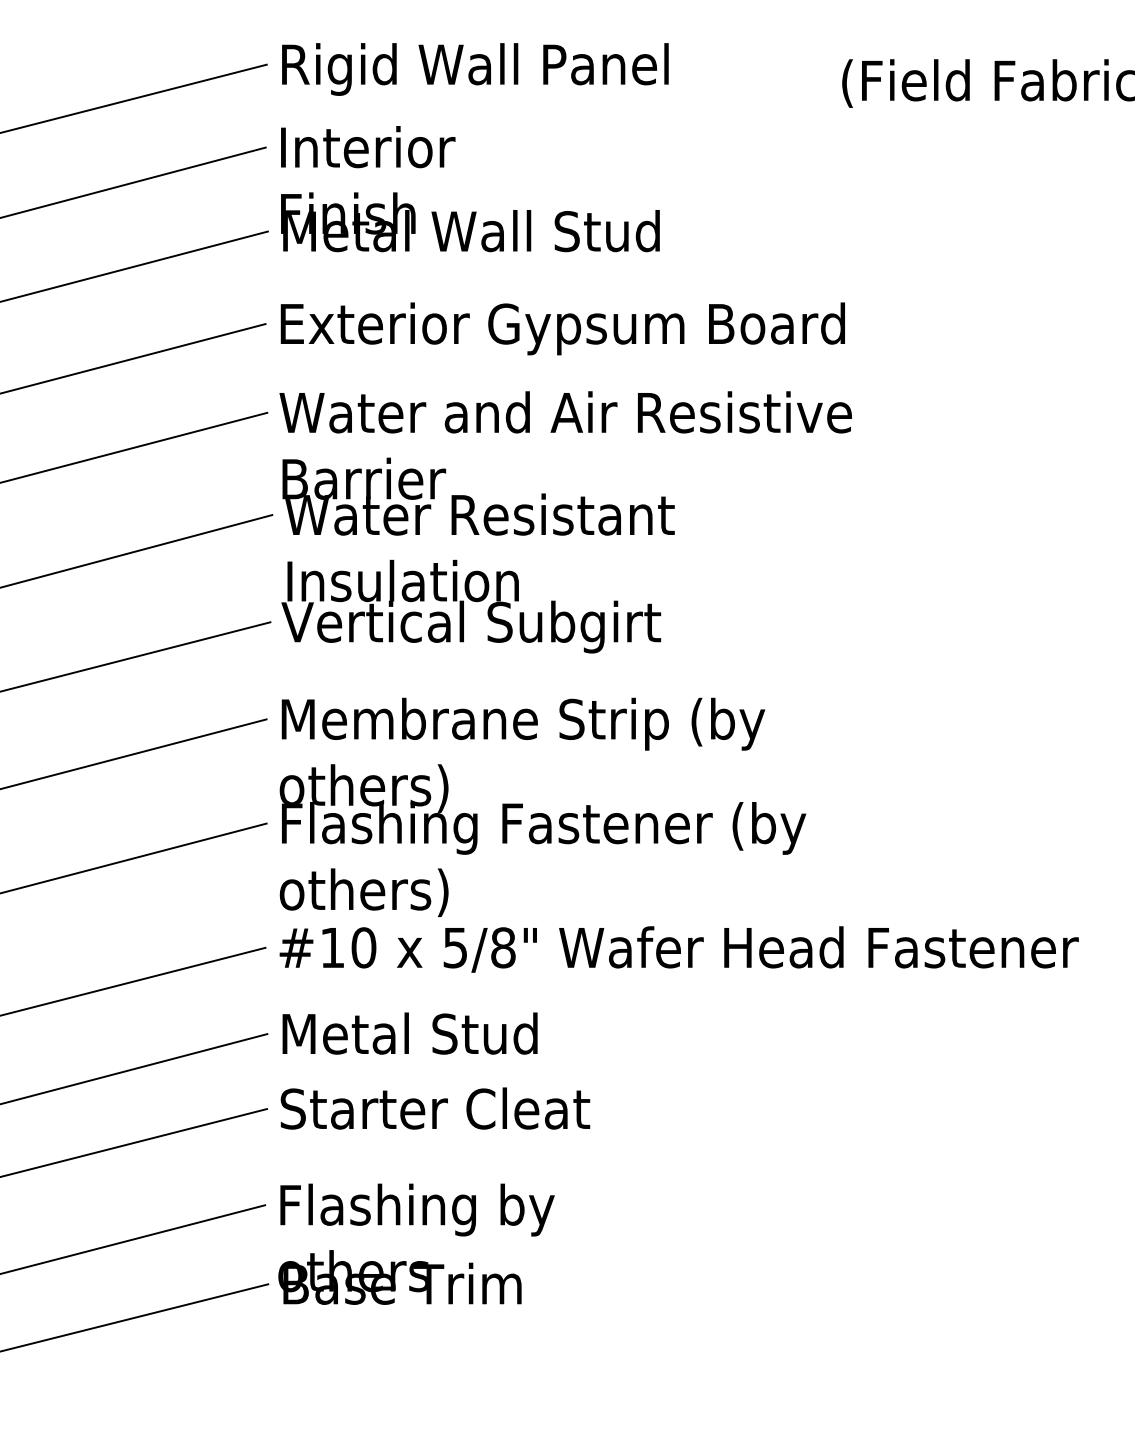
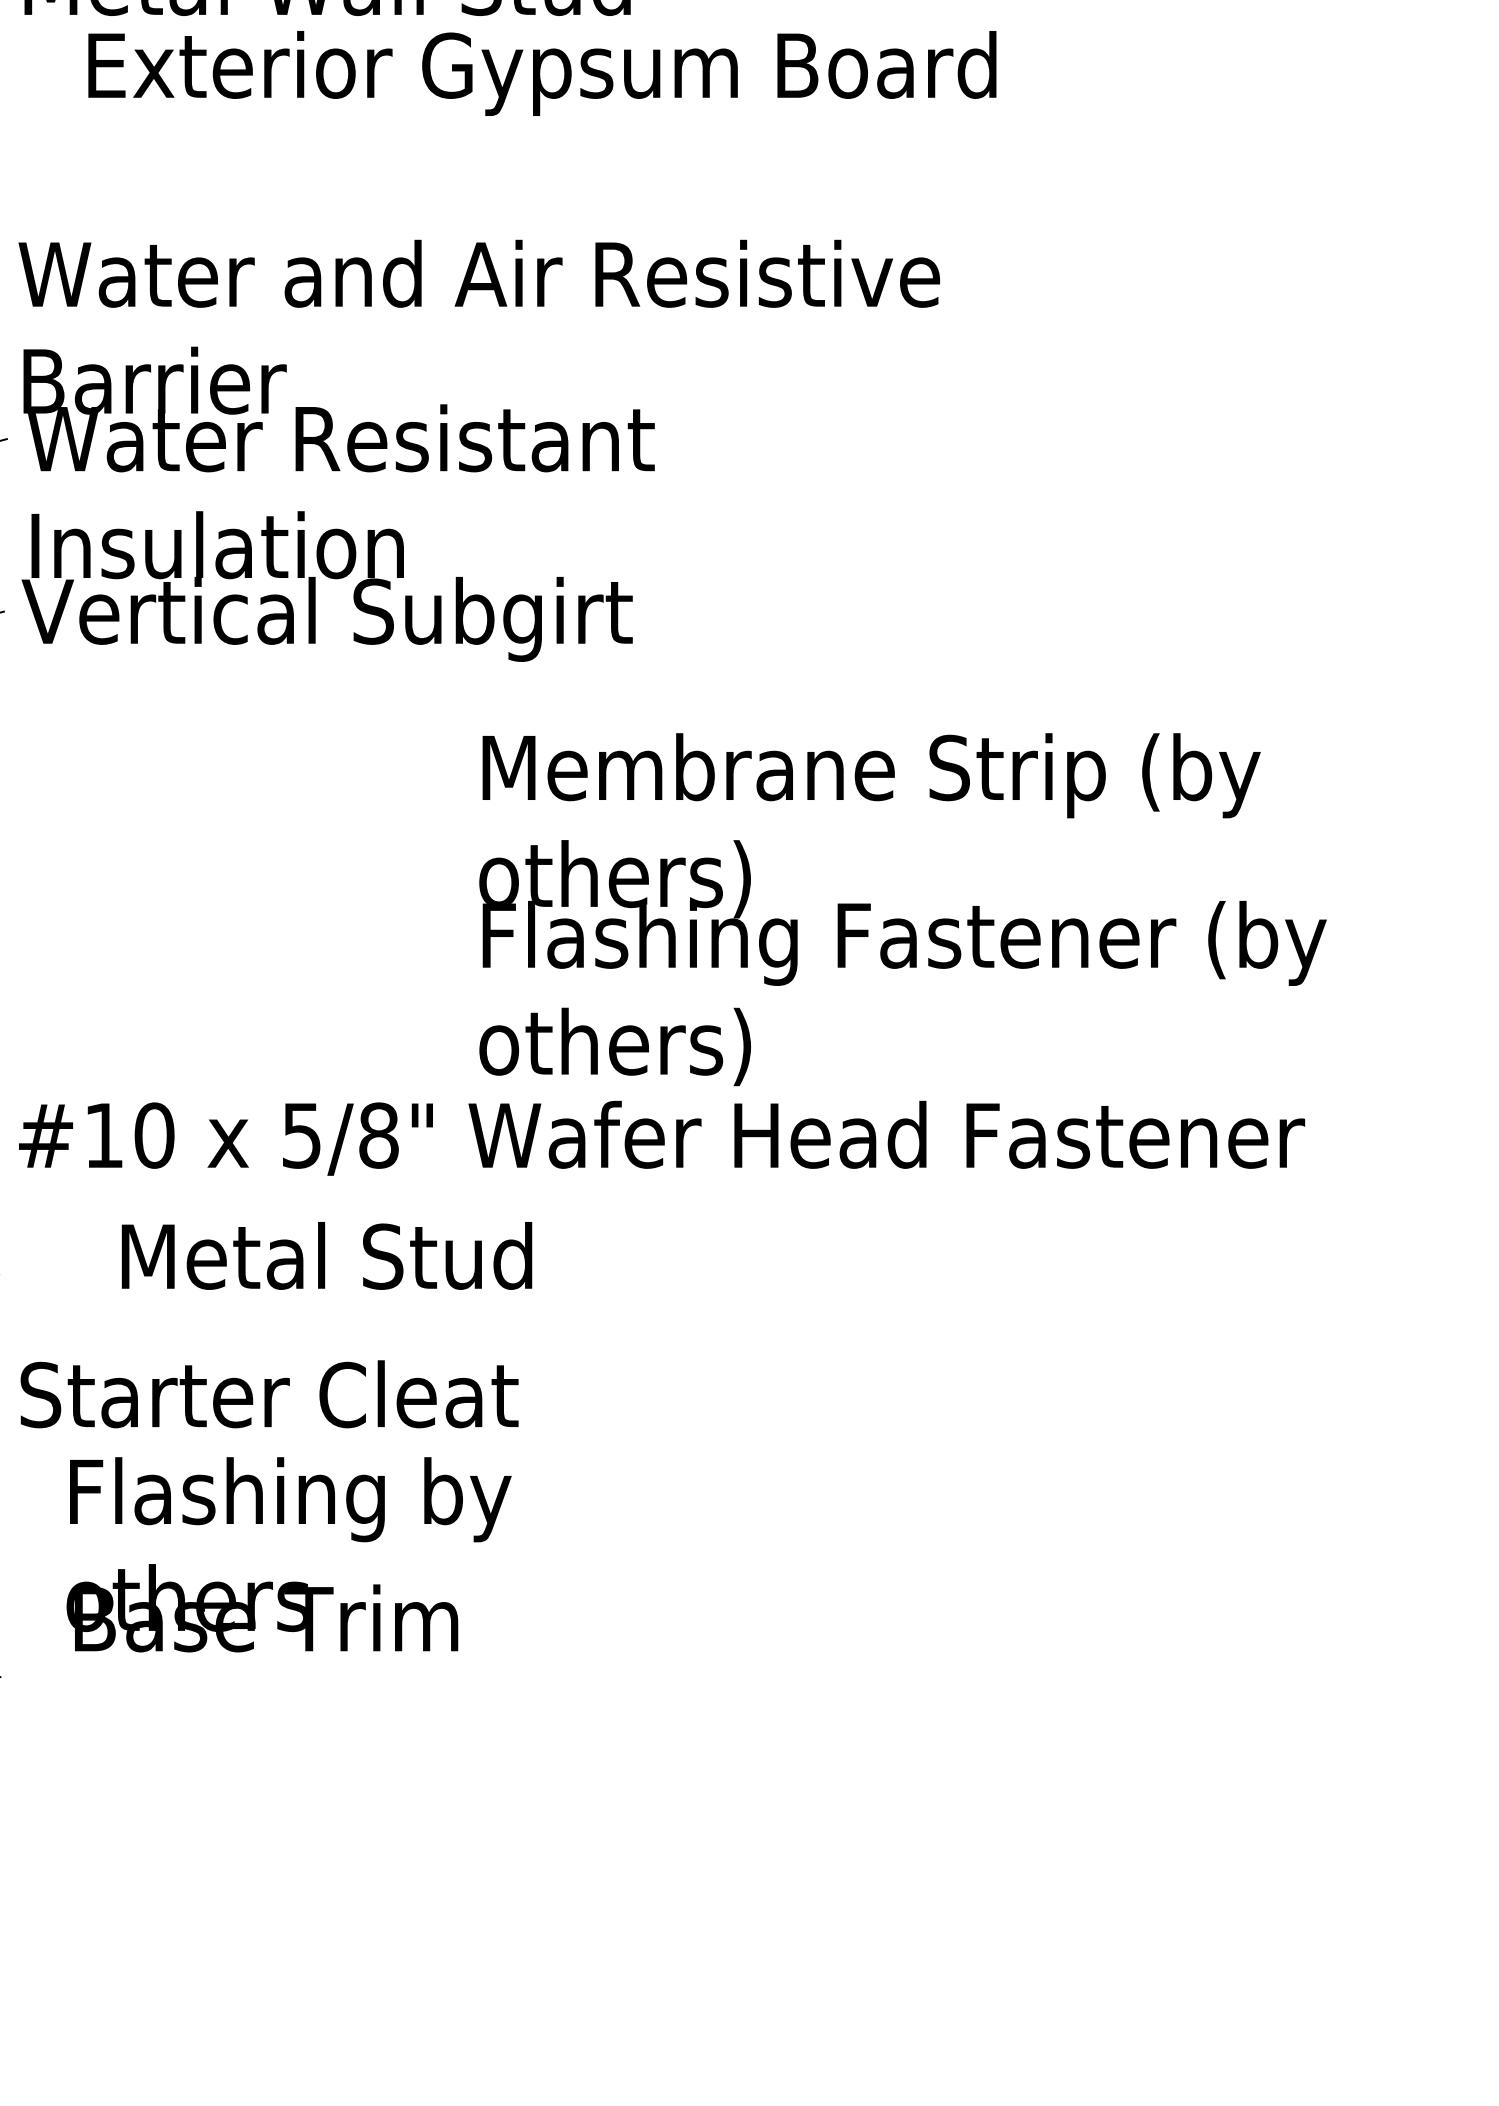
text: (562, 328) -> (541, 72), moved
text: (542, 807) -> (902, 909), moved
text: (409, 1033) -> (326, 1255), moved
text: (416, 1243) -> (289, 1553), moved

